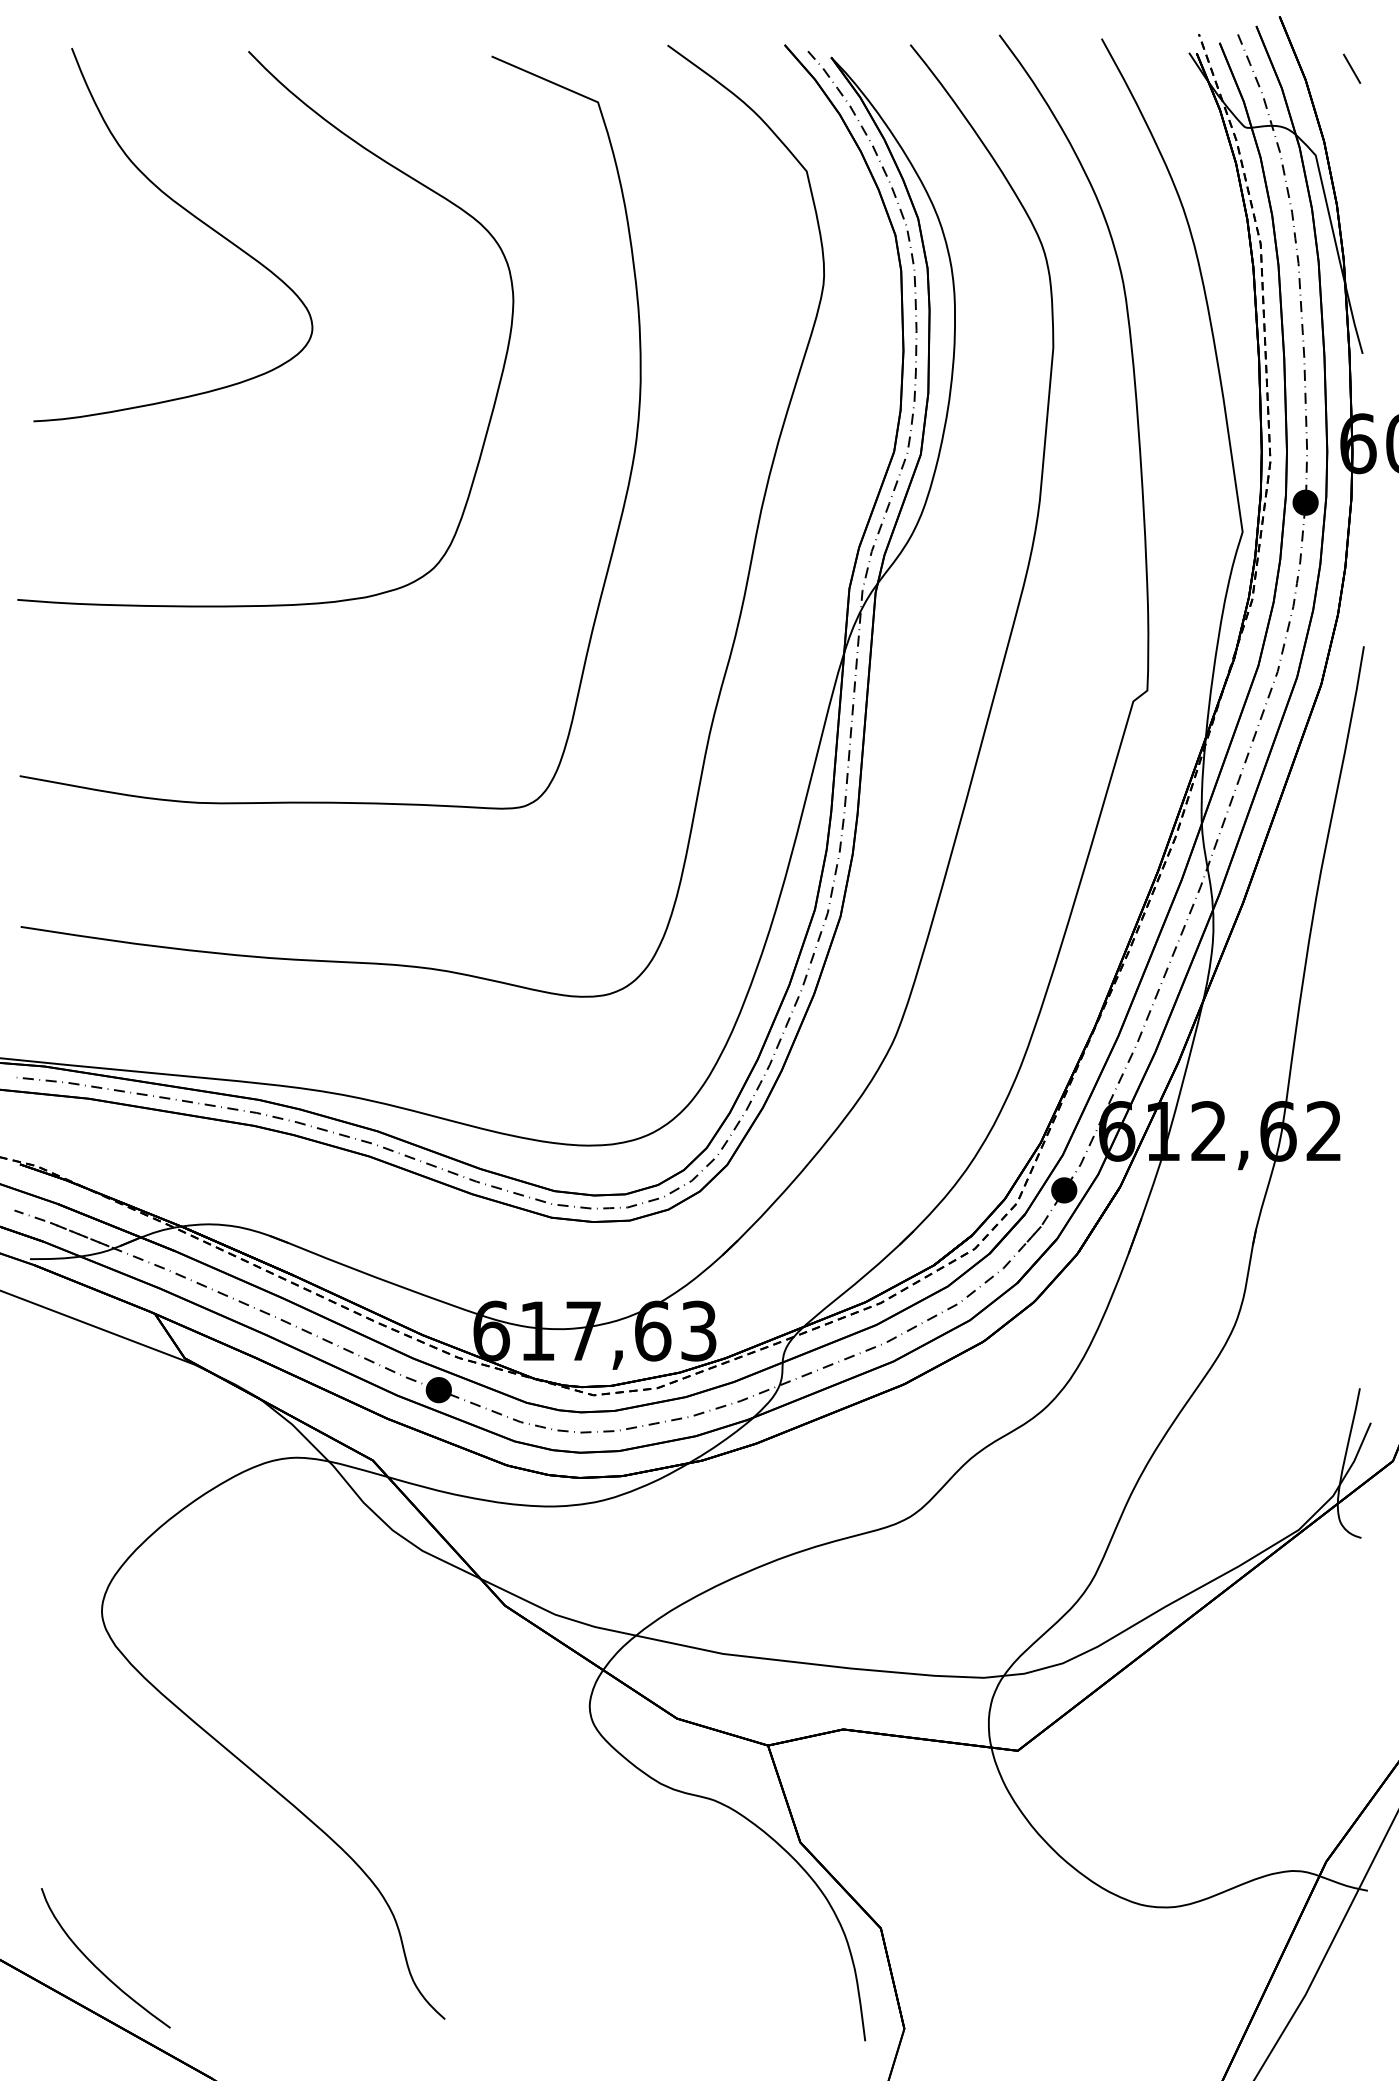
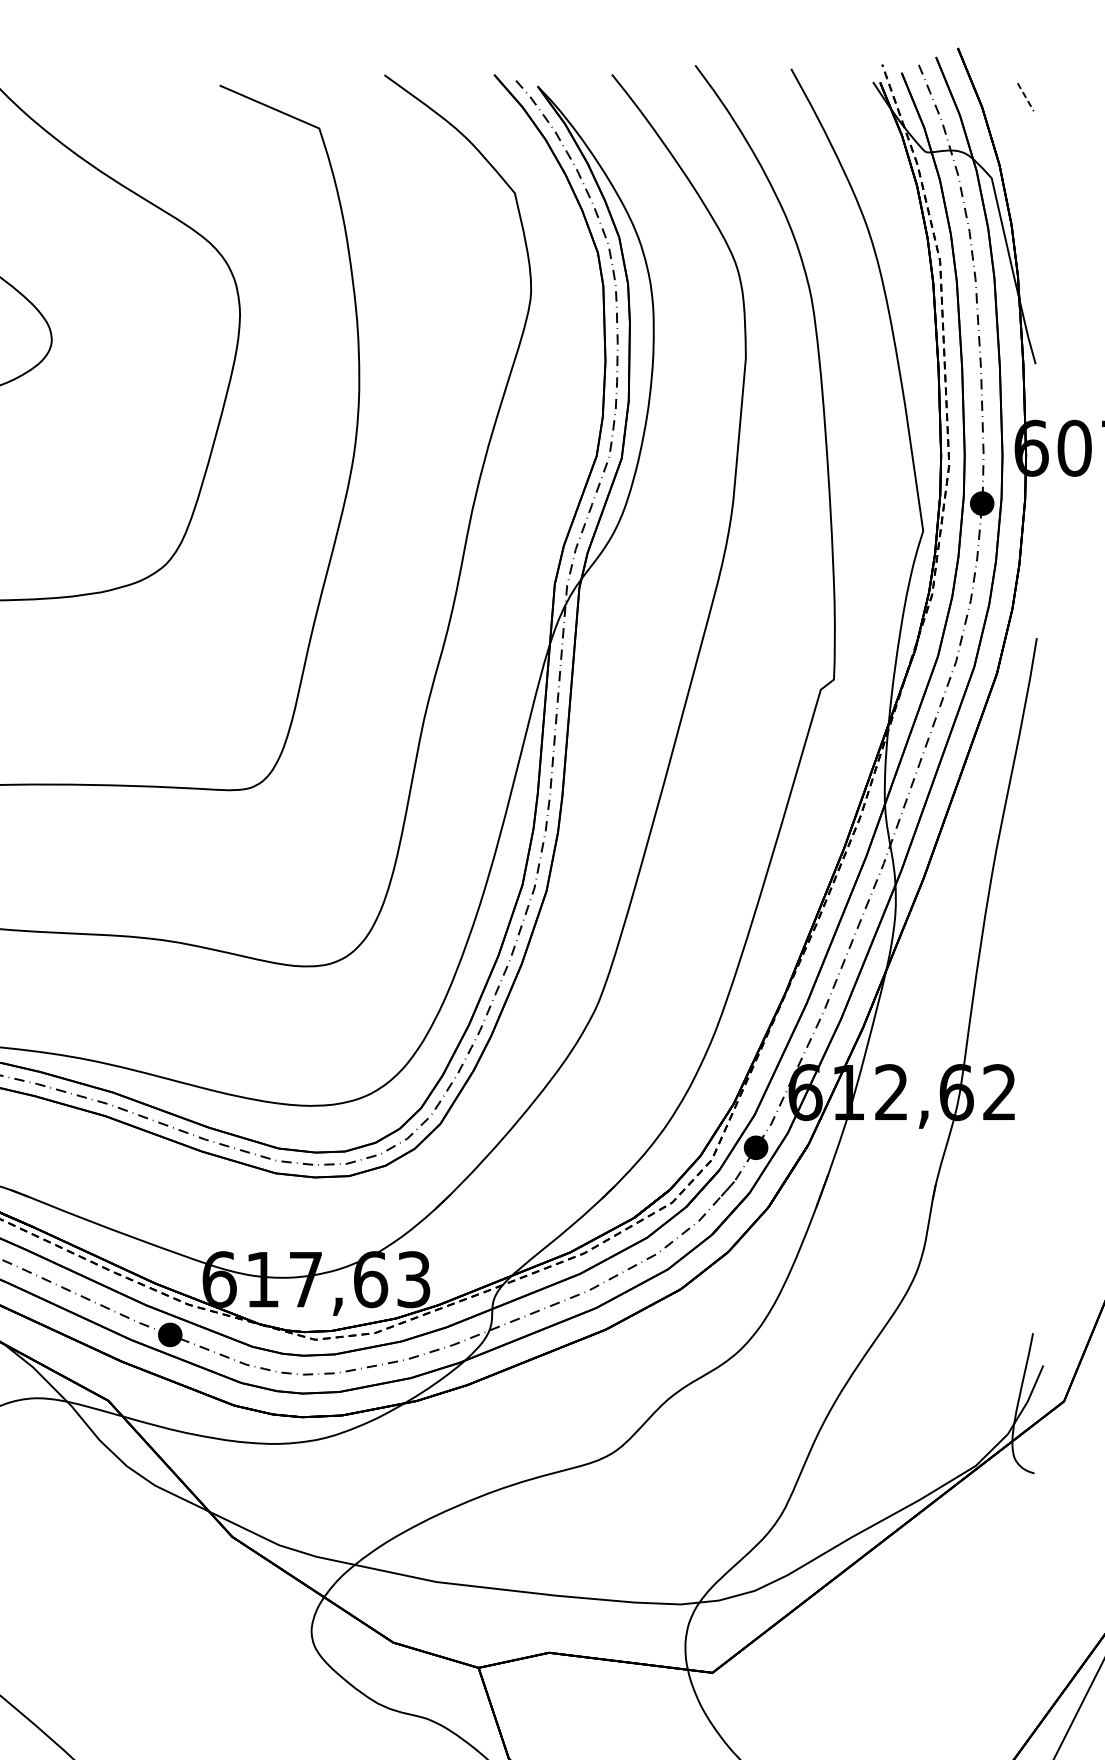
line: (1352, 69) -> (1026, 97), solid -> dashed

